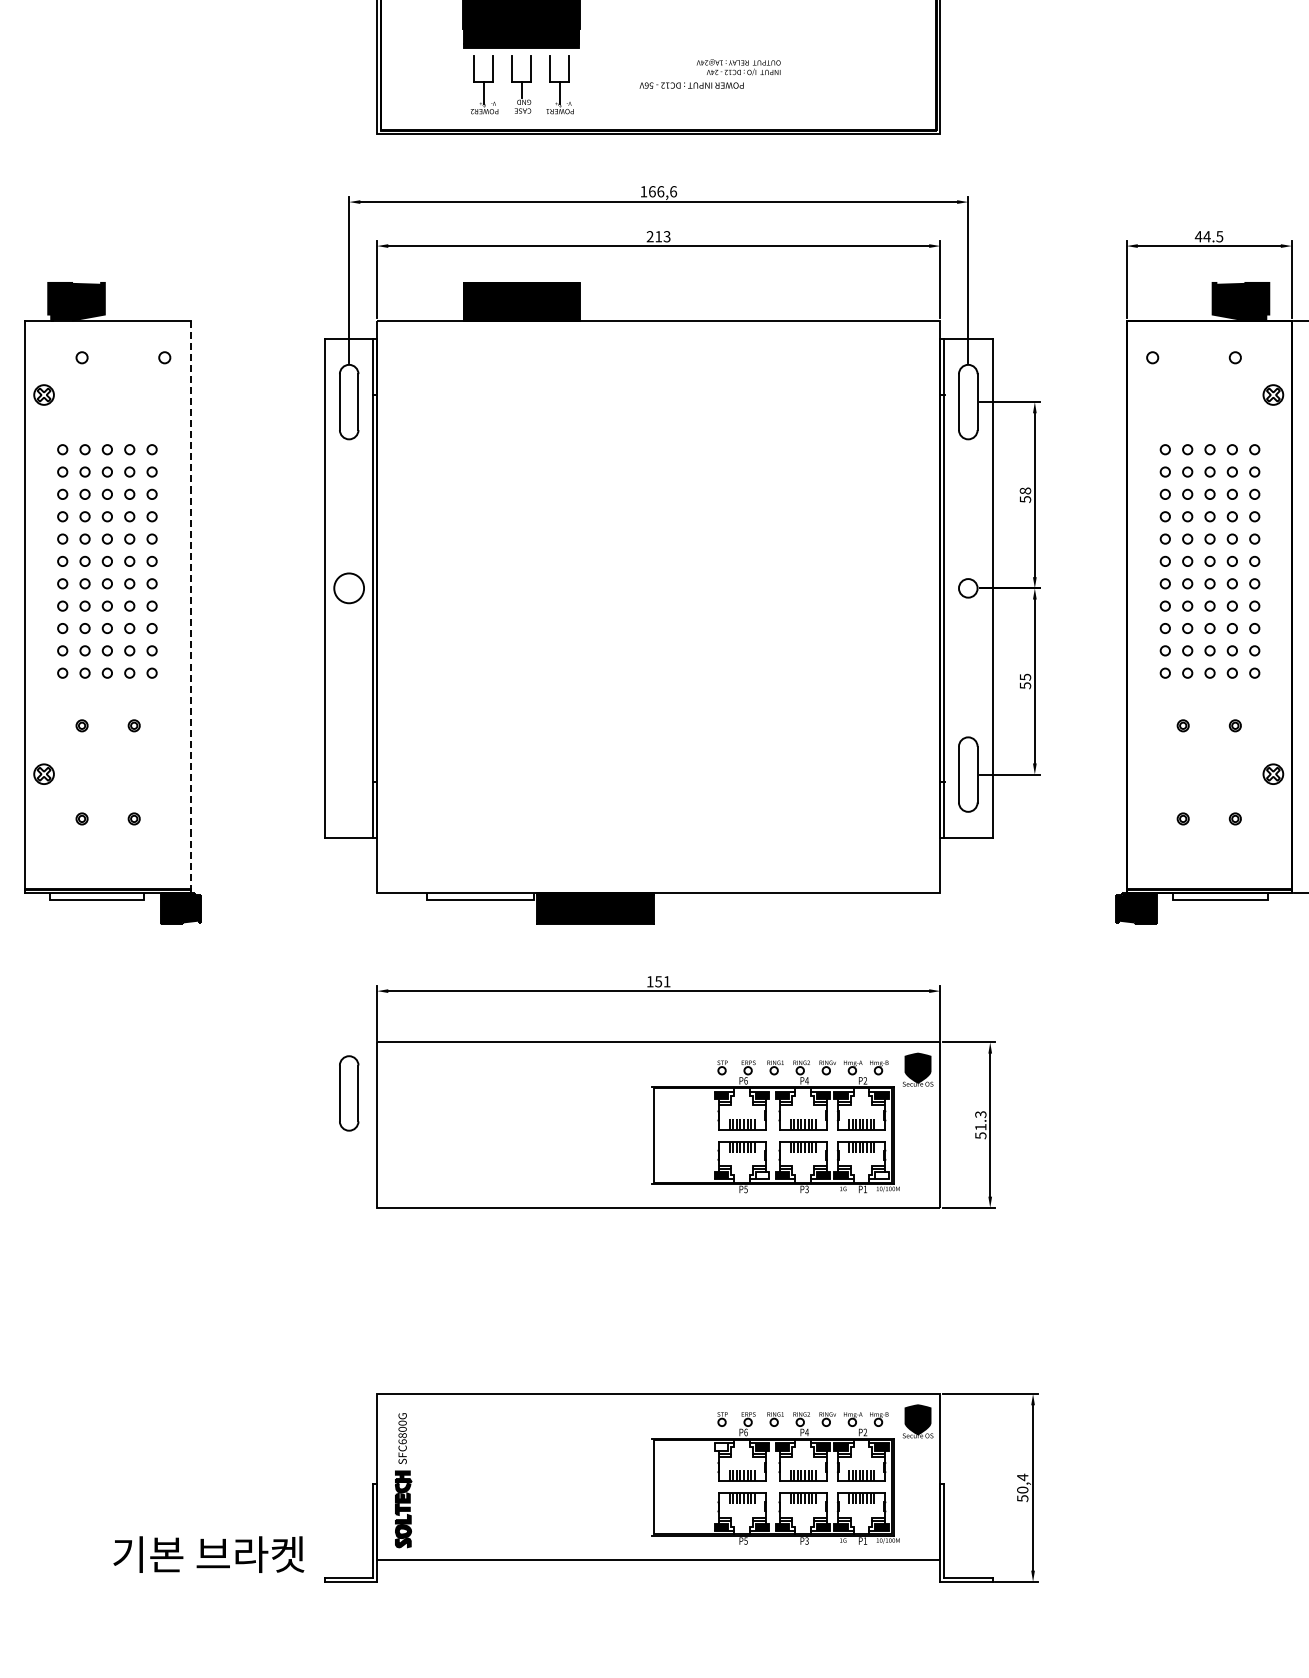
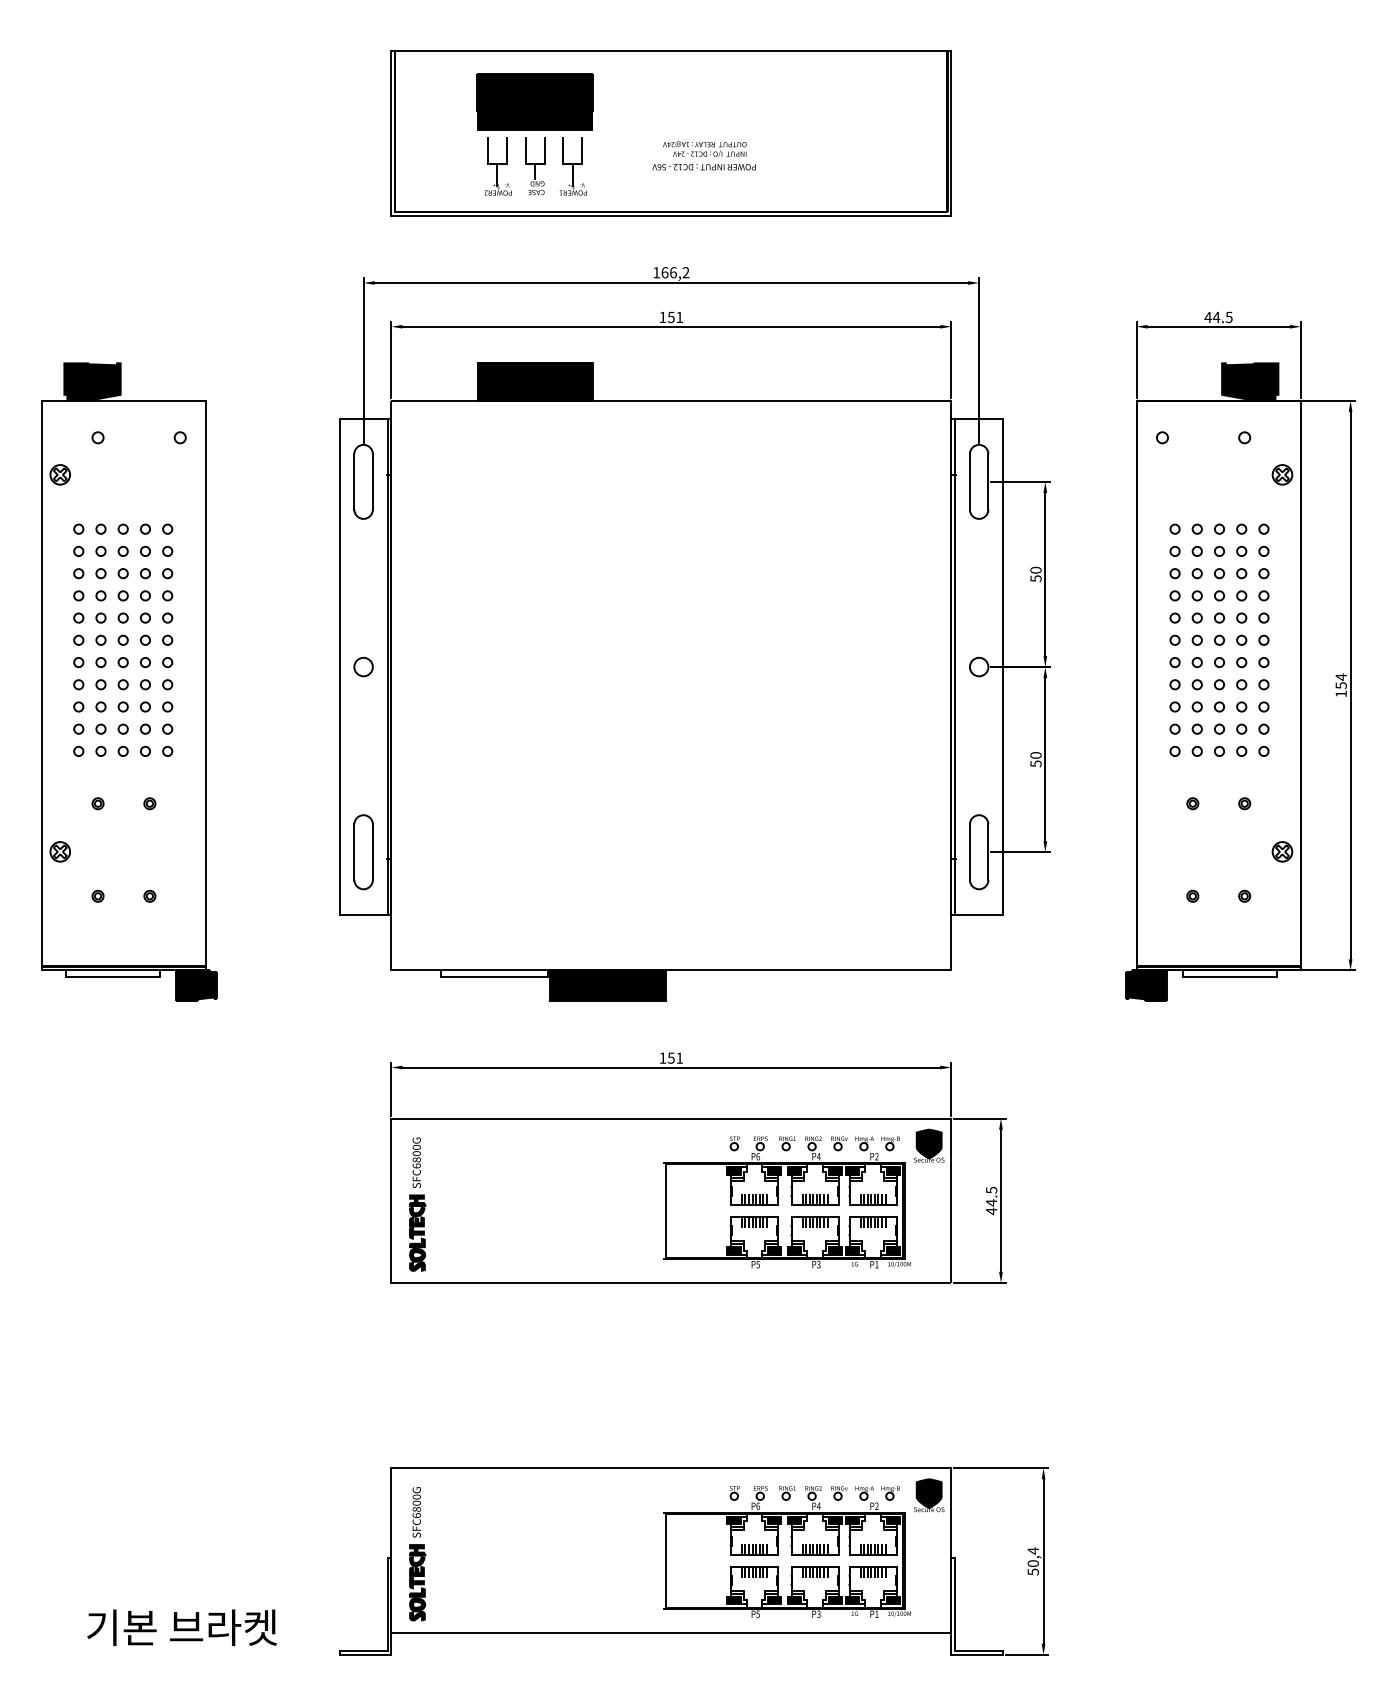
text: (738, 66) -> (704, 148), moved
text: (672, 191) -> (685, 272), 166,6 -> 166,2
text: (658, 236) -> (671, 317), 213 -> 151
text: (1024, 490) -> (1035, 569), 58 -> 50
circle: (349, 587) -> (363, 666), size x0.62
line: (191, 606) -> (206, 685), dashed -> solid
text: (1024, 677) -> (1035, 755), 55 -> 50
part: (349, 1093) -> (363, 852), moved
text: (980, 1124) -> (991, 1200), 51.3 -> 44.5
part: (403, 1128) -> (417, 1204), added
fill: (762, 1175) -> (774, 1250), added
fill: (882, 1175) -> (893, 1250), added
fill: (721, 1446) -> (733, 1520), added
text: (208, 1554) -> (181, 1627), moved

